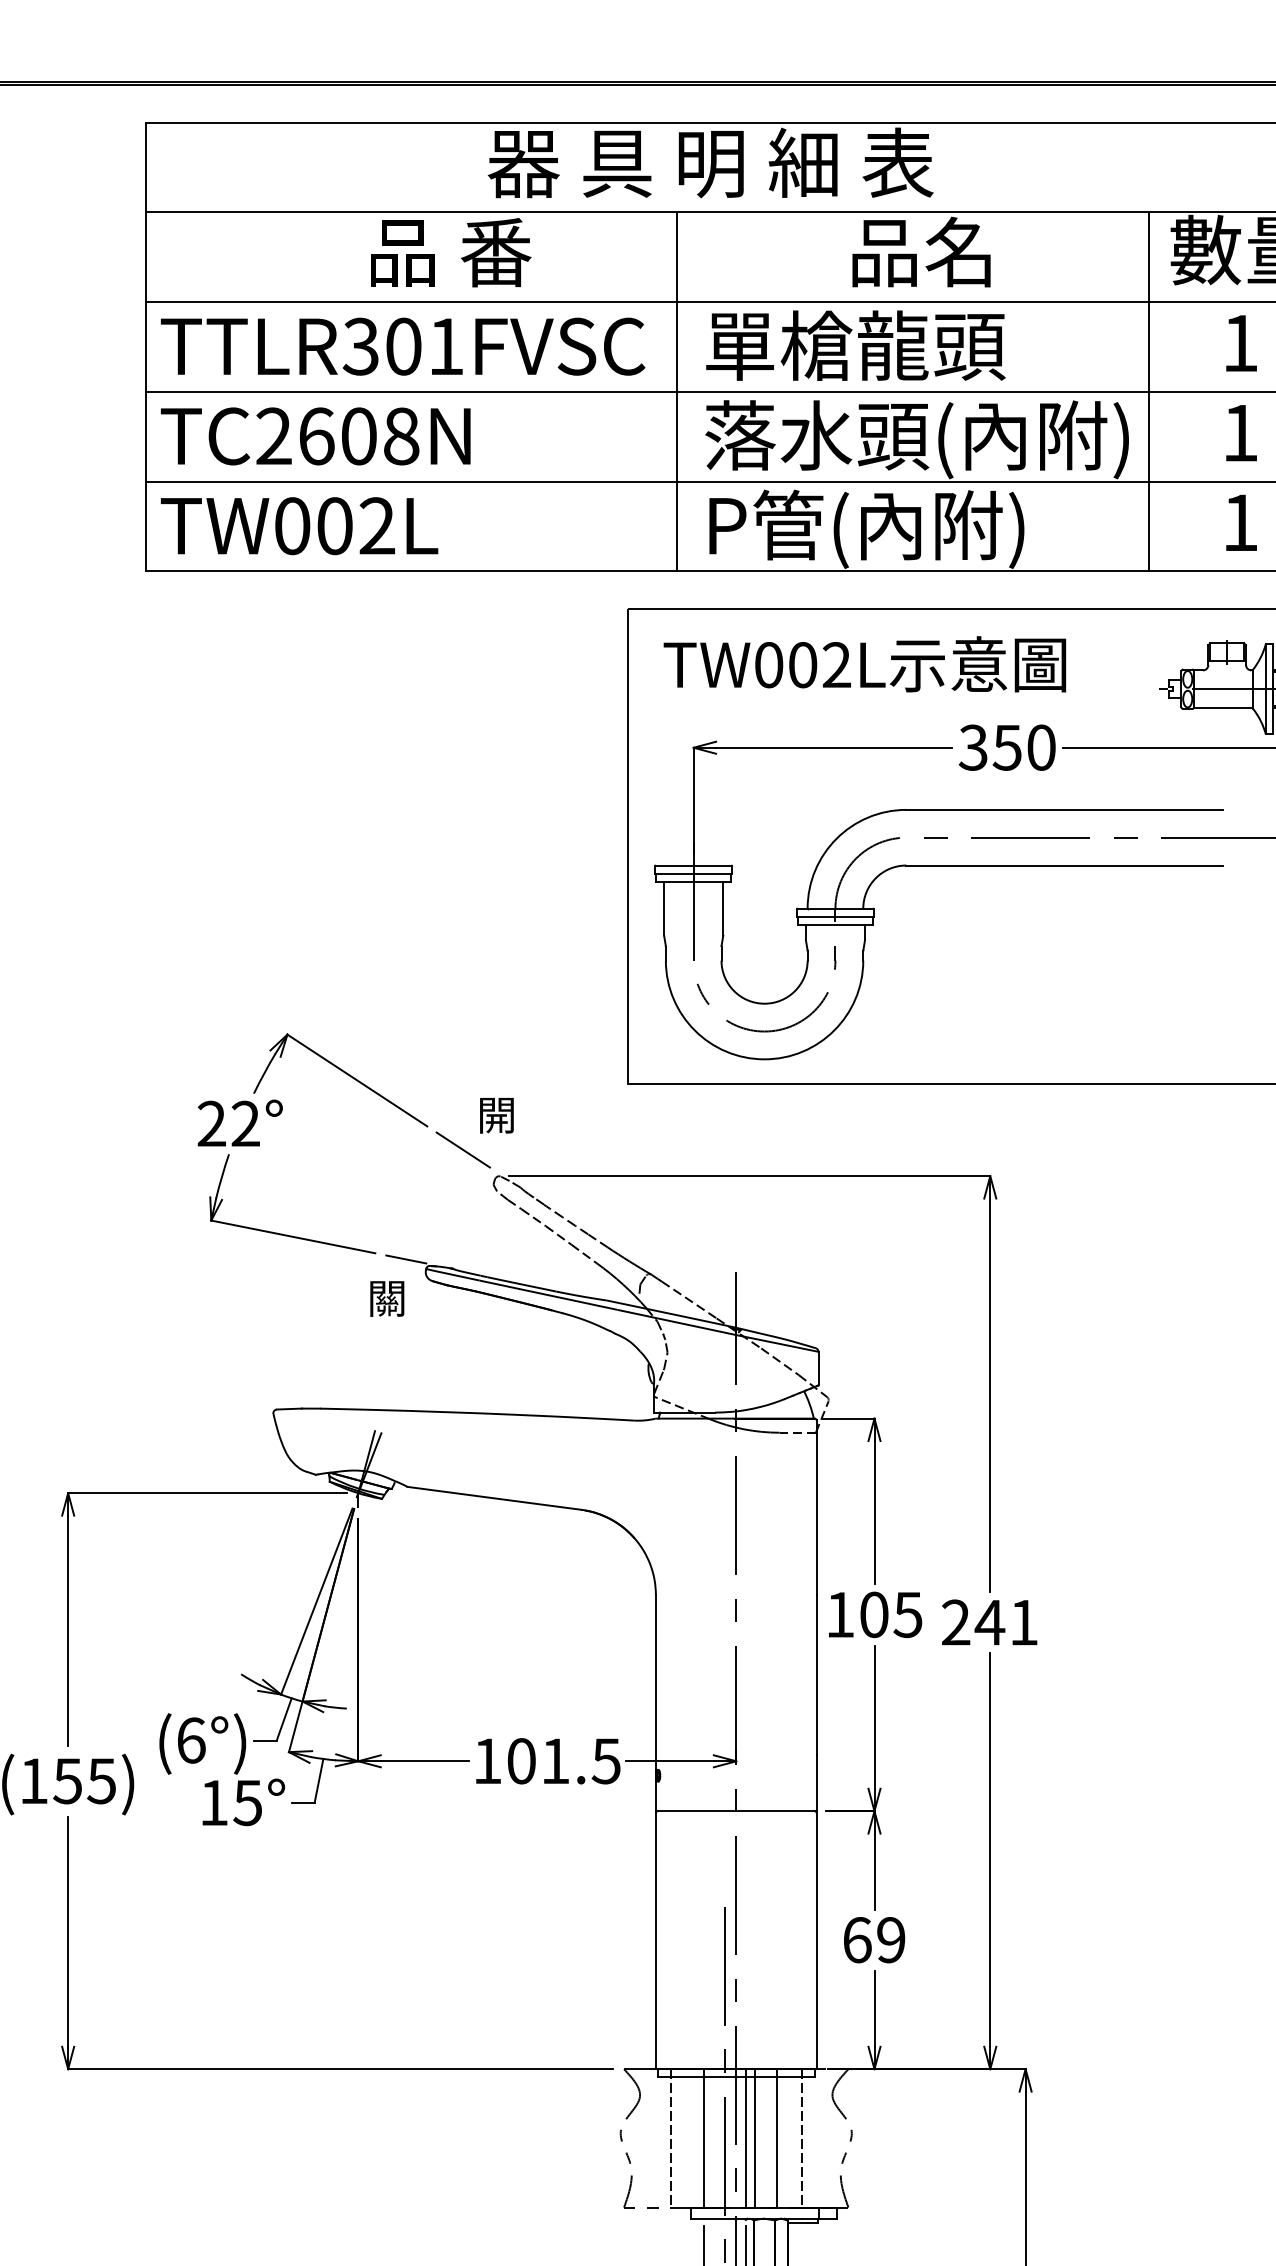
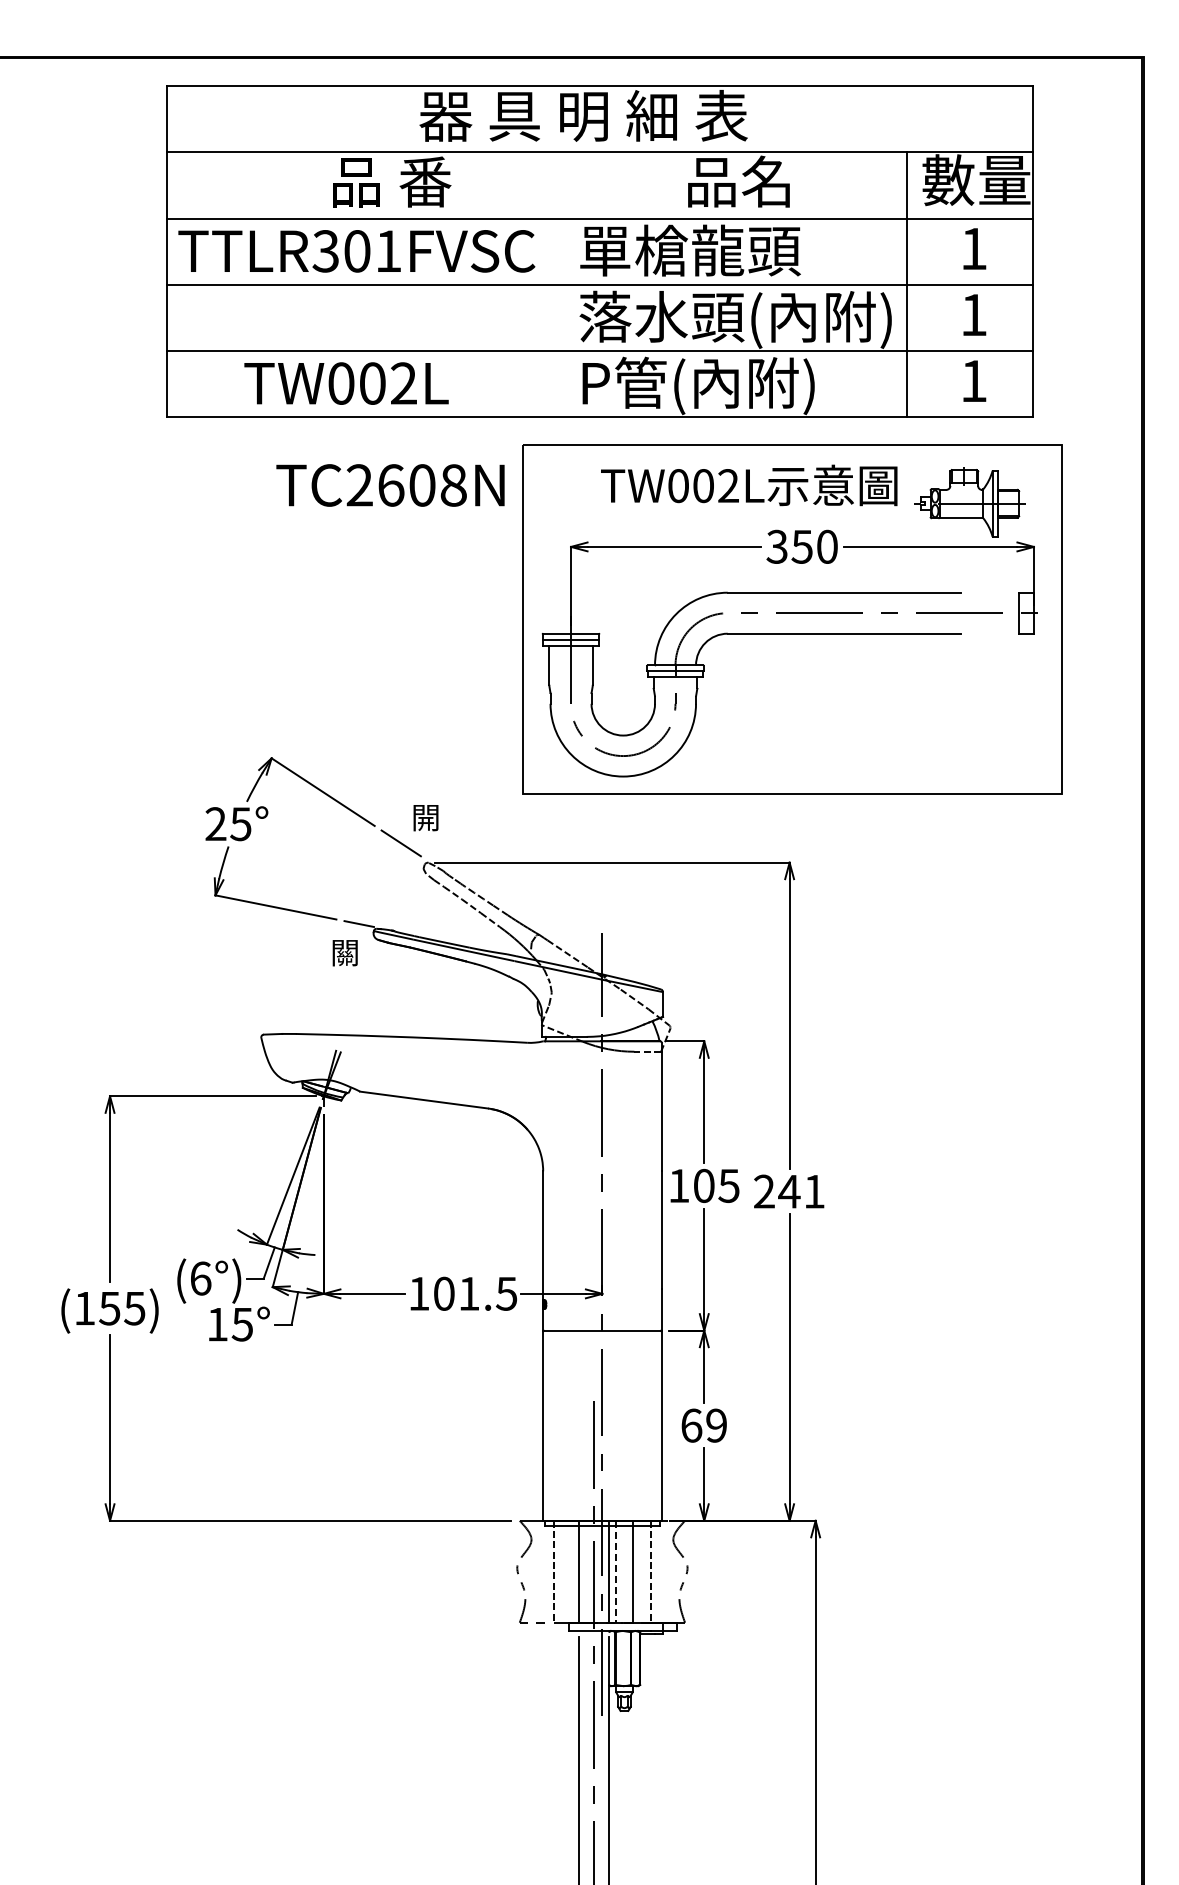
line: (676, 391) -> (558, 284), removed
text: (315, 436) -> (390, 485), moved
text: (299, 526) -> (346, 383), moved
text: (865, 664) -> (749, 485), moved
text: (245, 1124) -> (240, 824), 22° -> 25°
line: (755, 2138) -> (616, 1571), solid -> dashed

